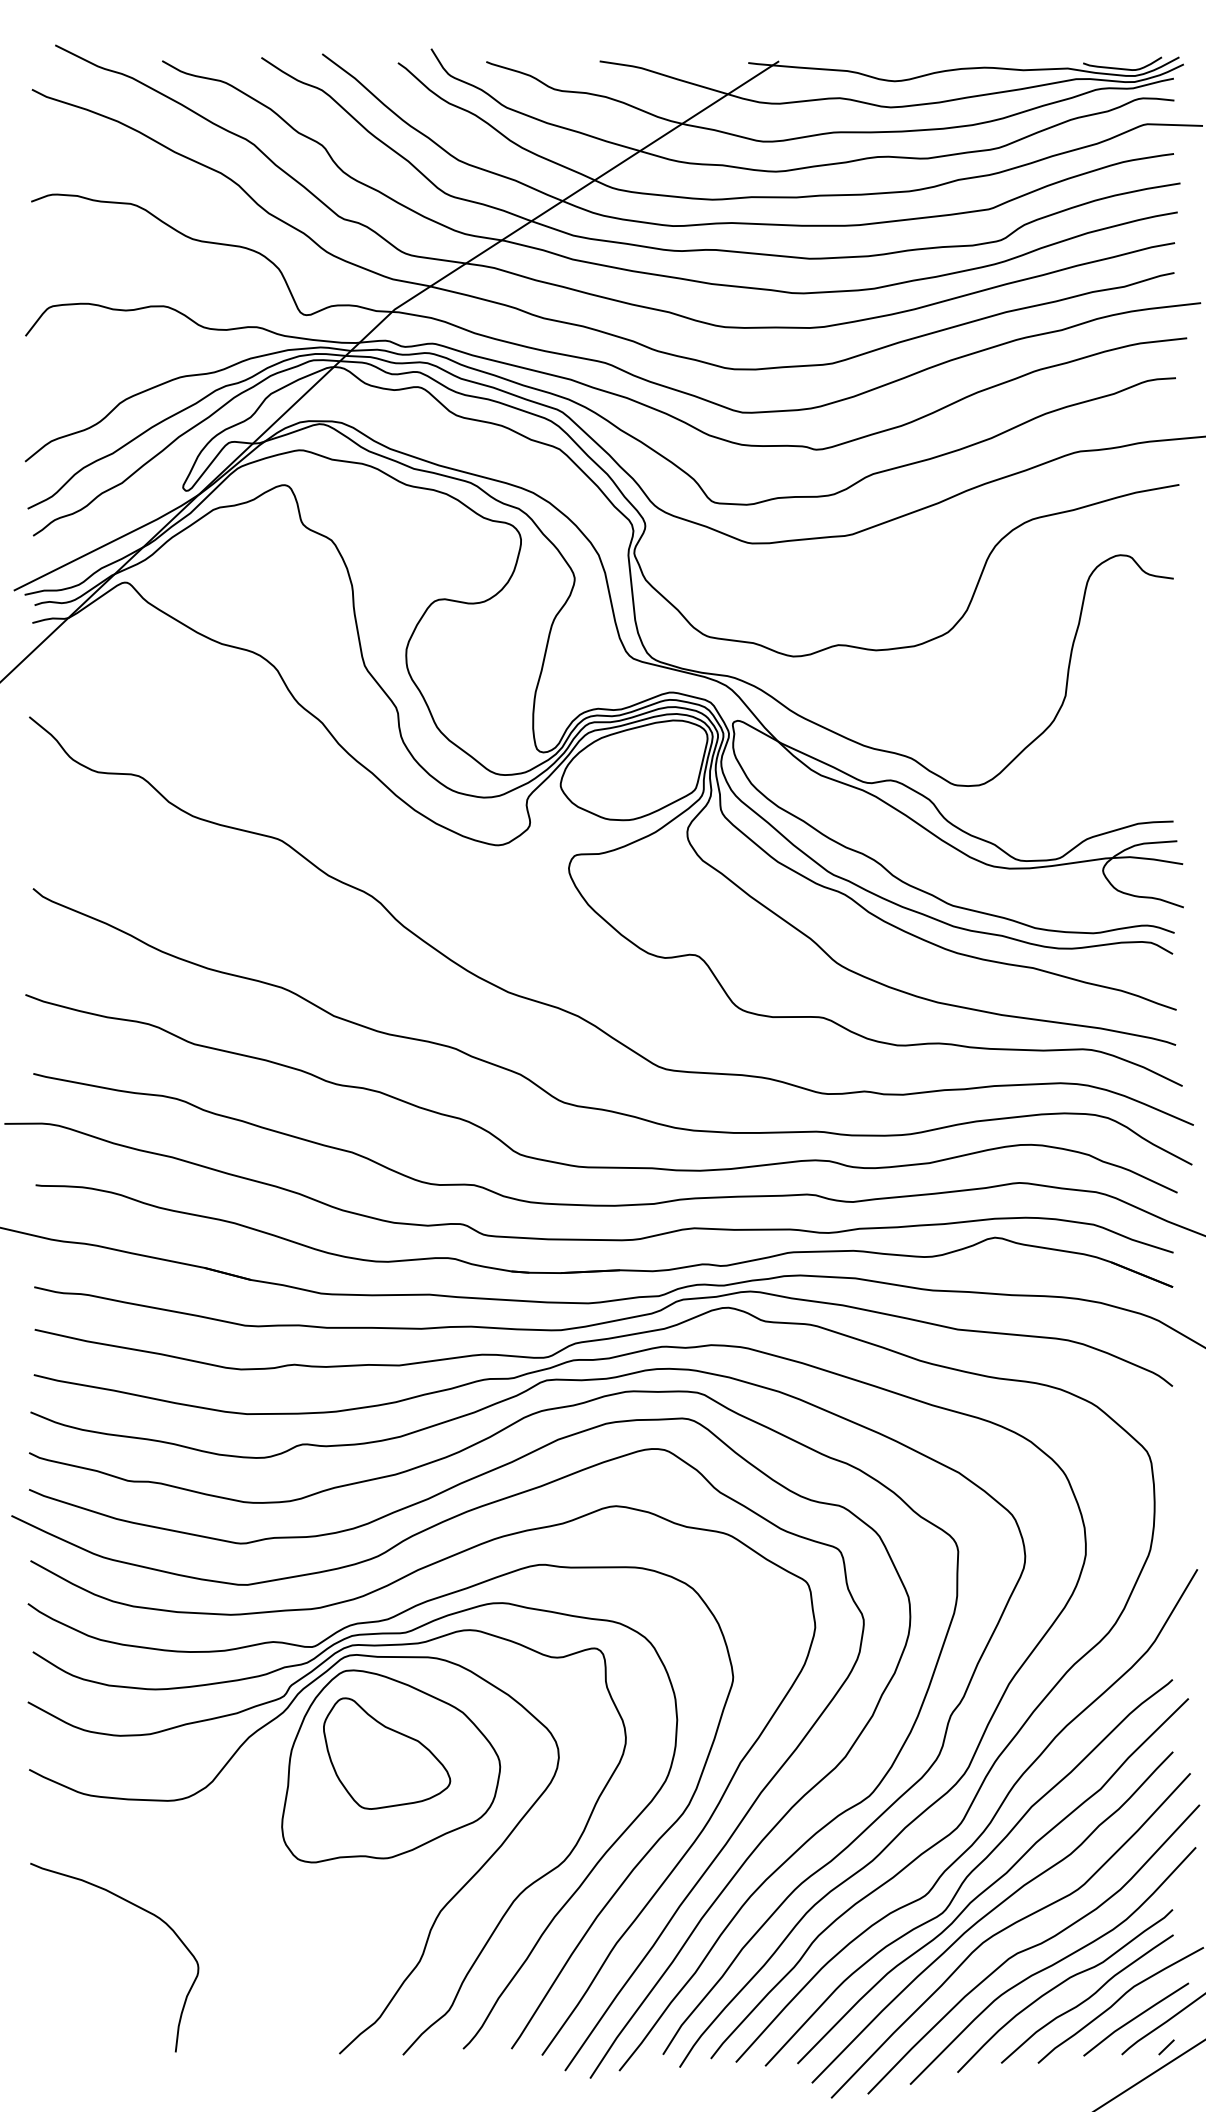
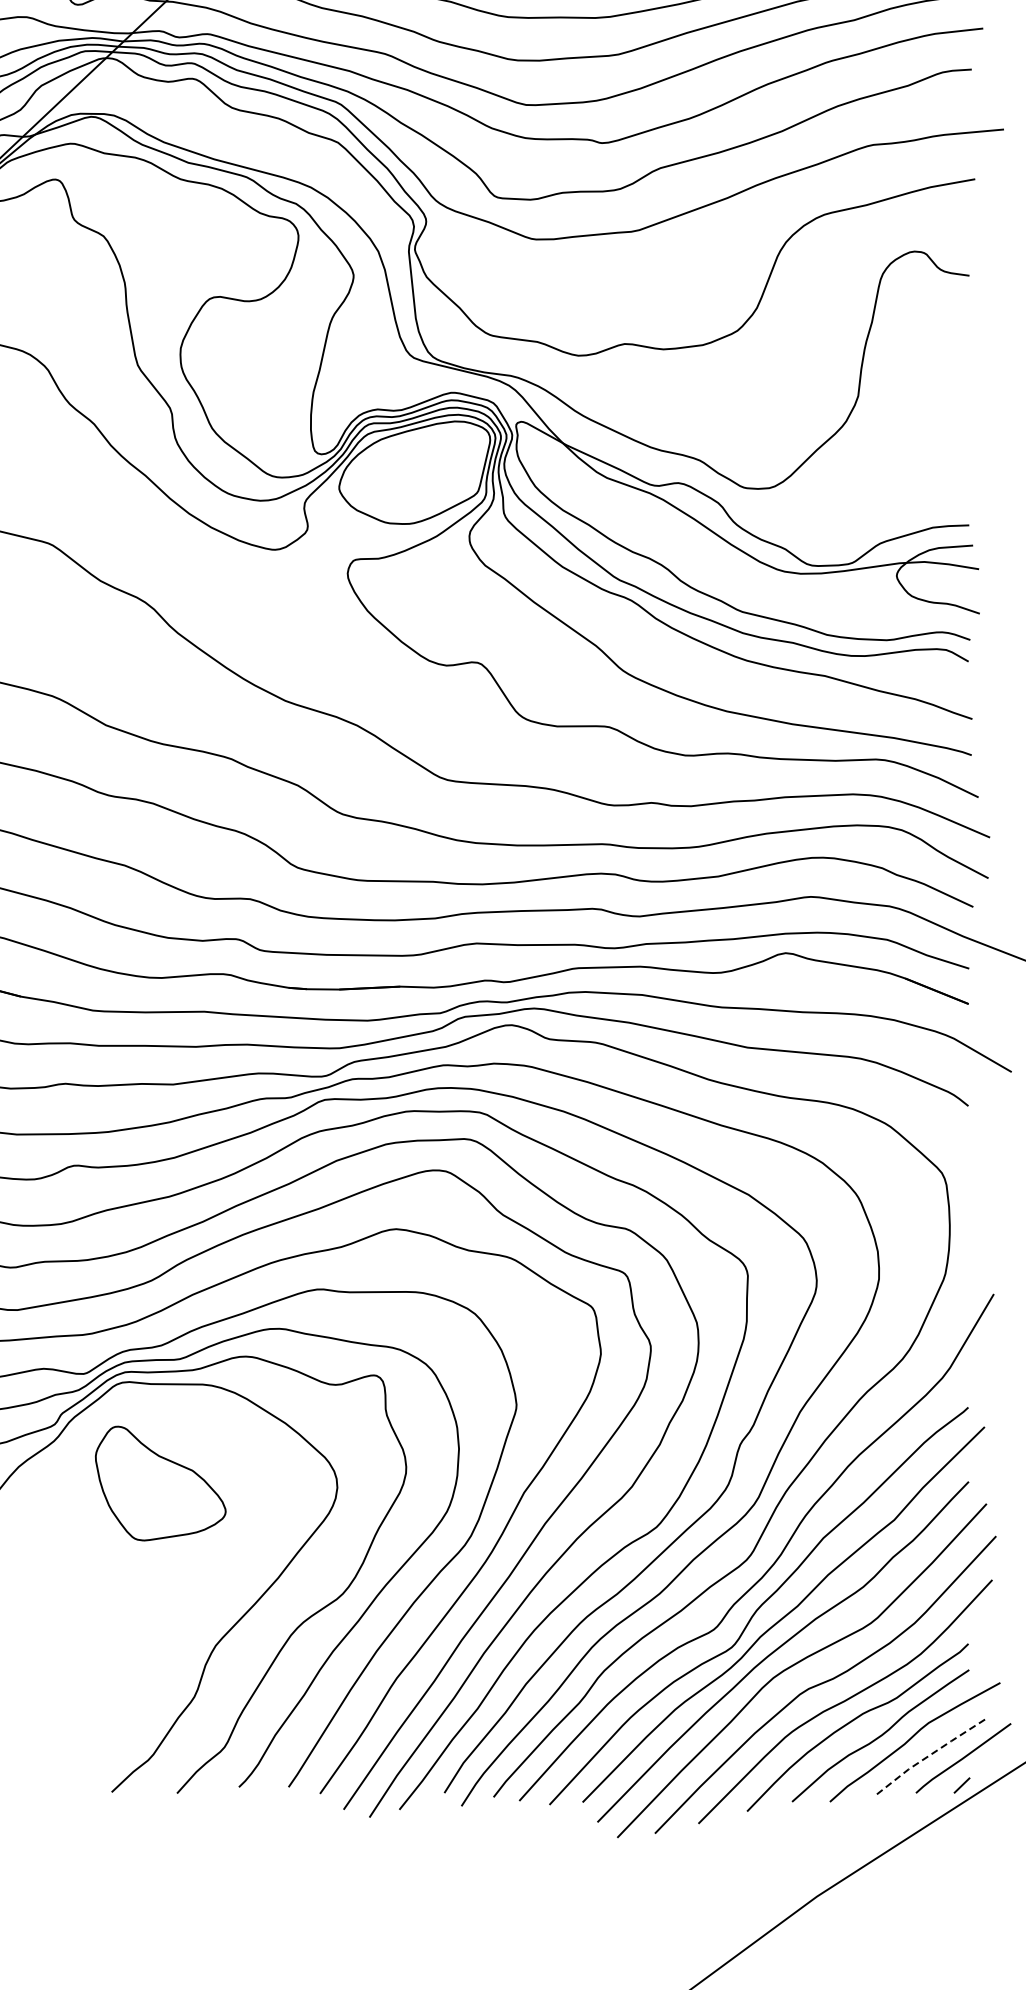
part: (391, 1766) -> (165, 1496), removed
line: (1134, 2018) -> (929, 1755), solid -> dashed

